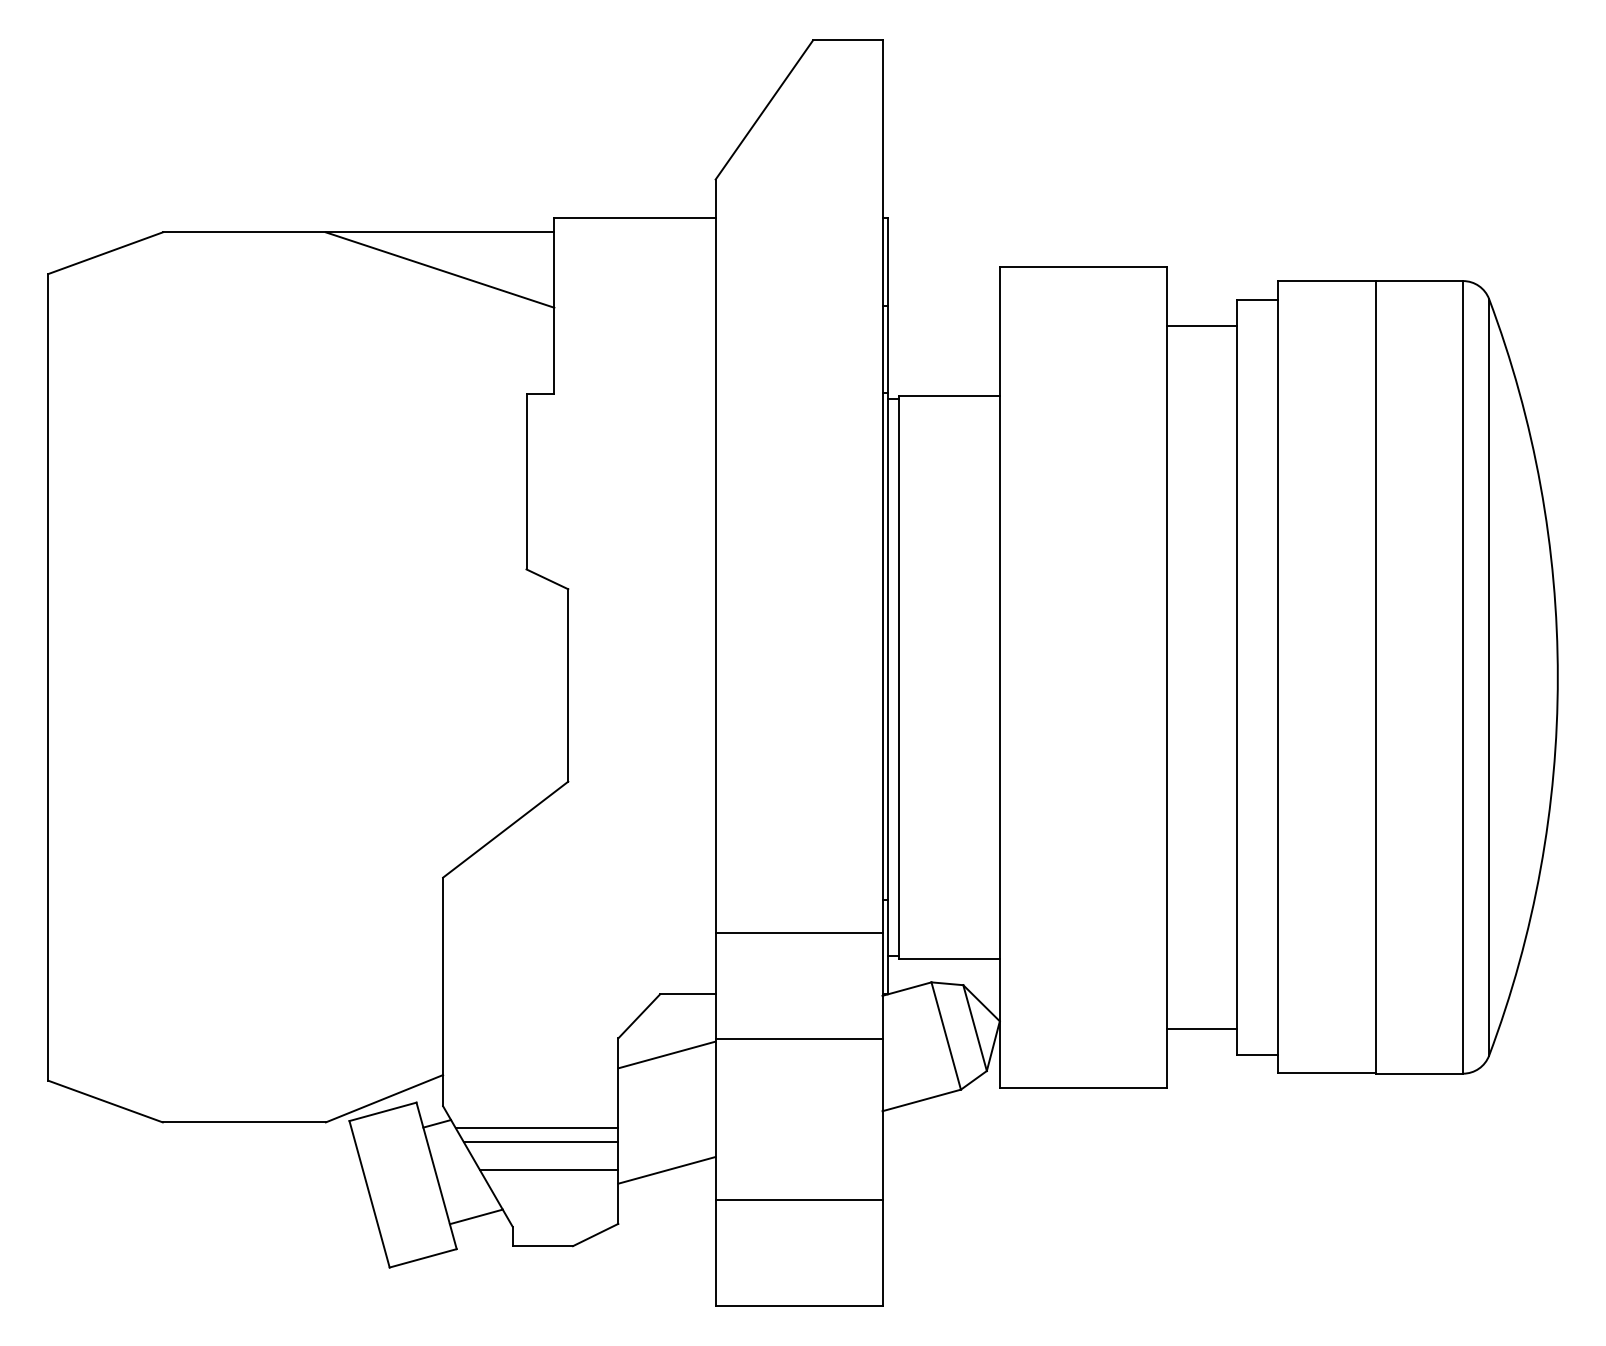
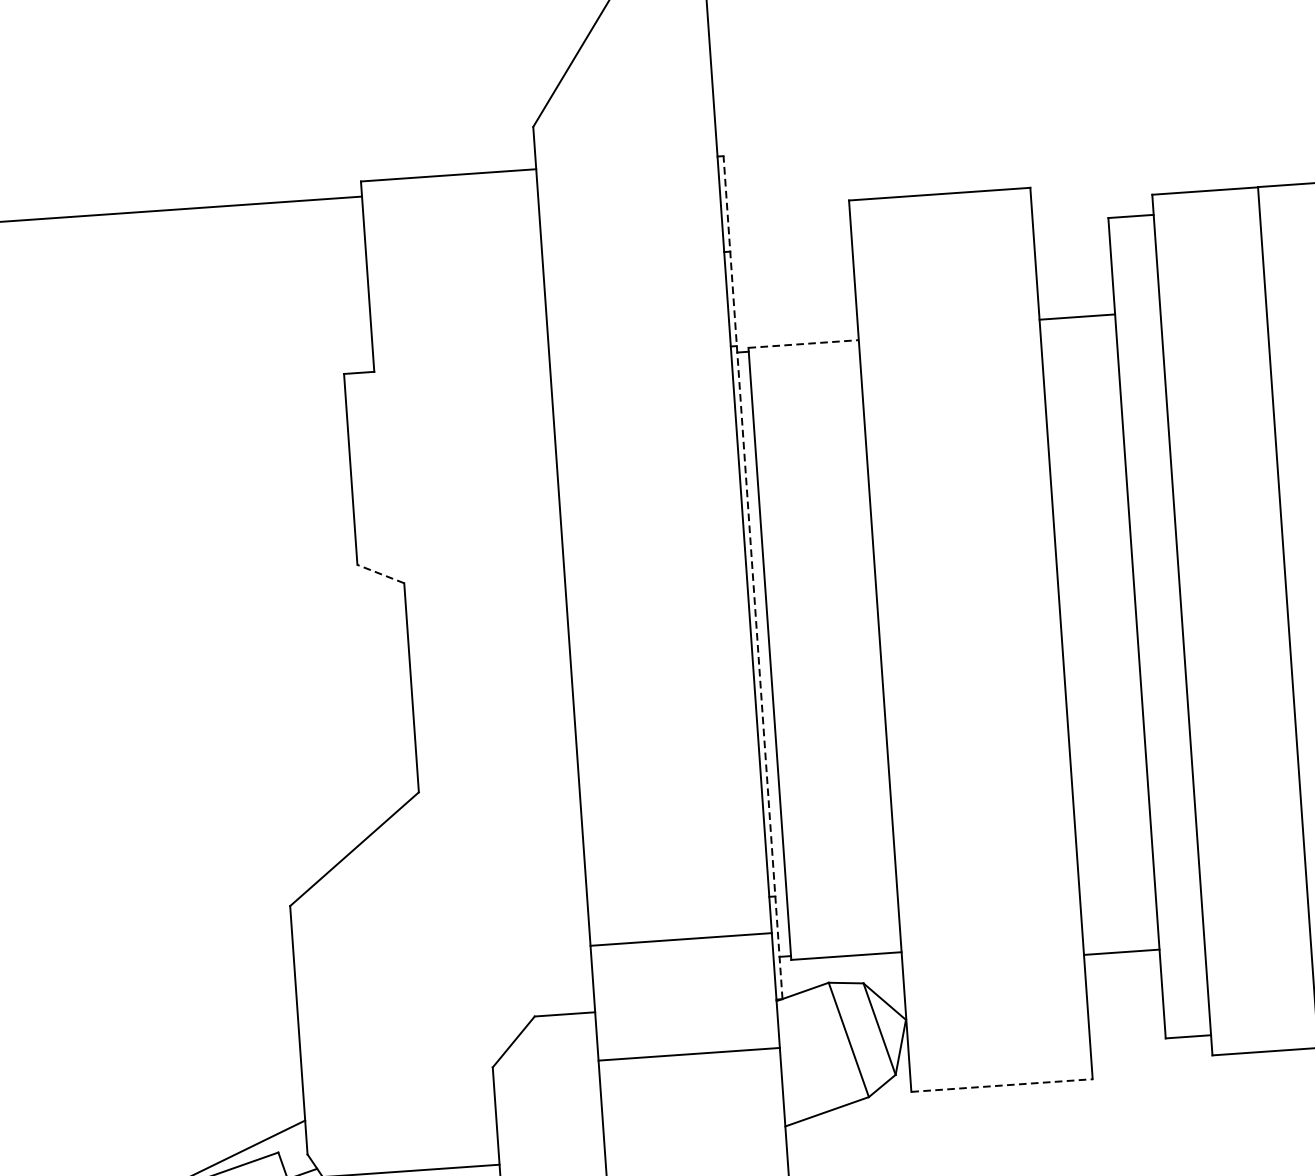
line: (439, 269) -> (240, 245), removed
line: (1201, 325) -> (1076, 317), moved
line: (949, 395) -> (803, 343), solid -> dashed
line: (546, 579) -> (379, 574), solid -> dashed
line: (888, 606) -> (753, 577), solid -> dashed
line: (1201, 1029) -> (1121, 952), moved
line: (666, 1054) -> (546, 1081), removed
line: (1084, 1087) -> (1002, 1085), solid -> dashed

